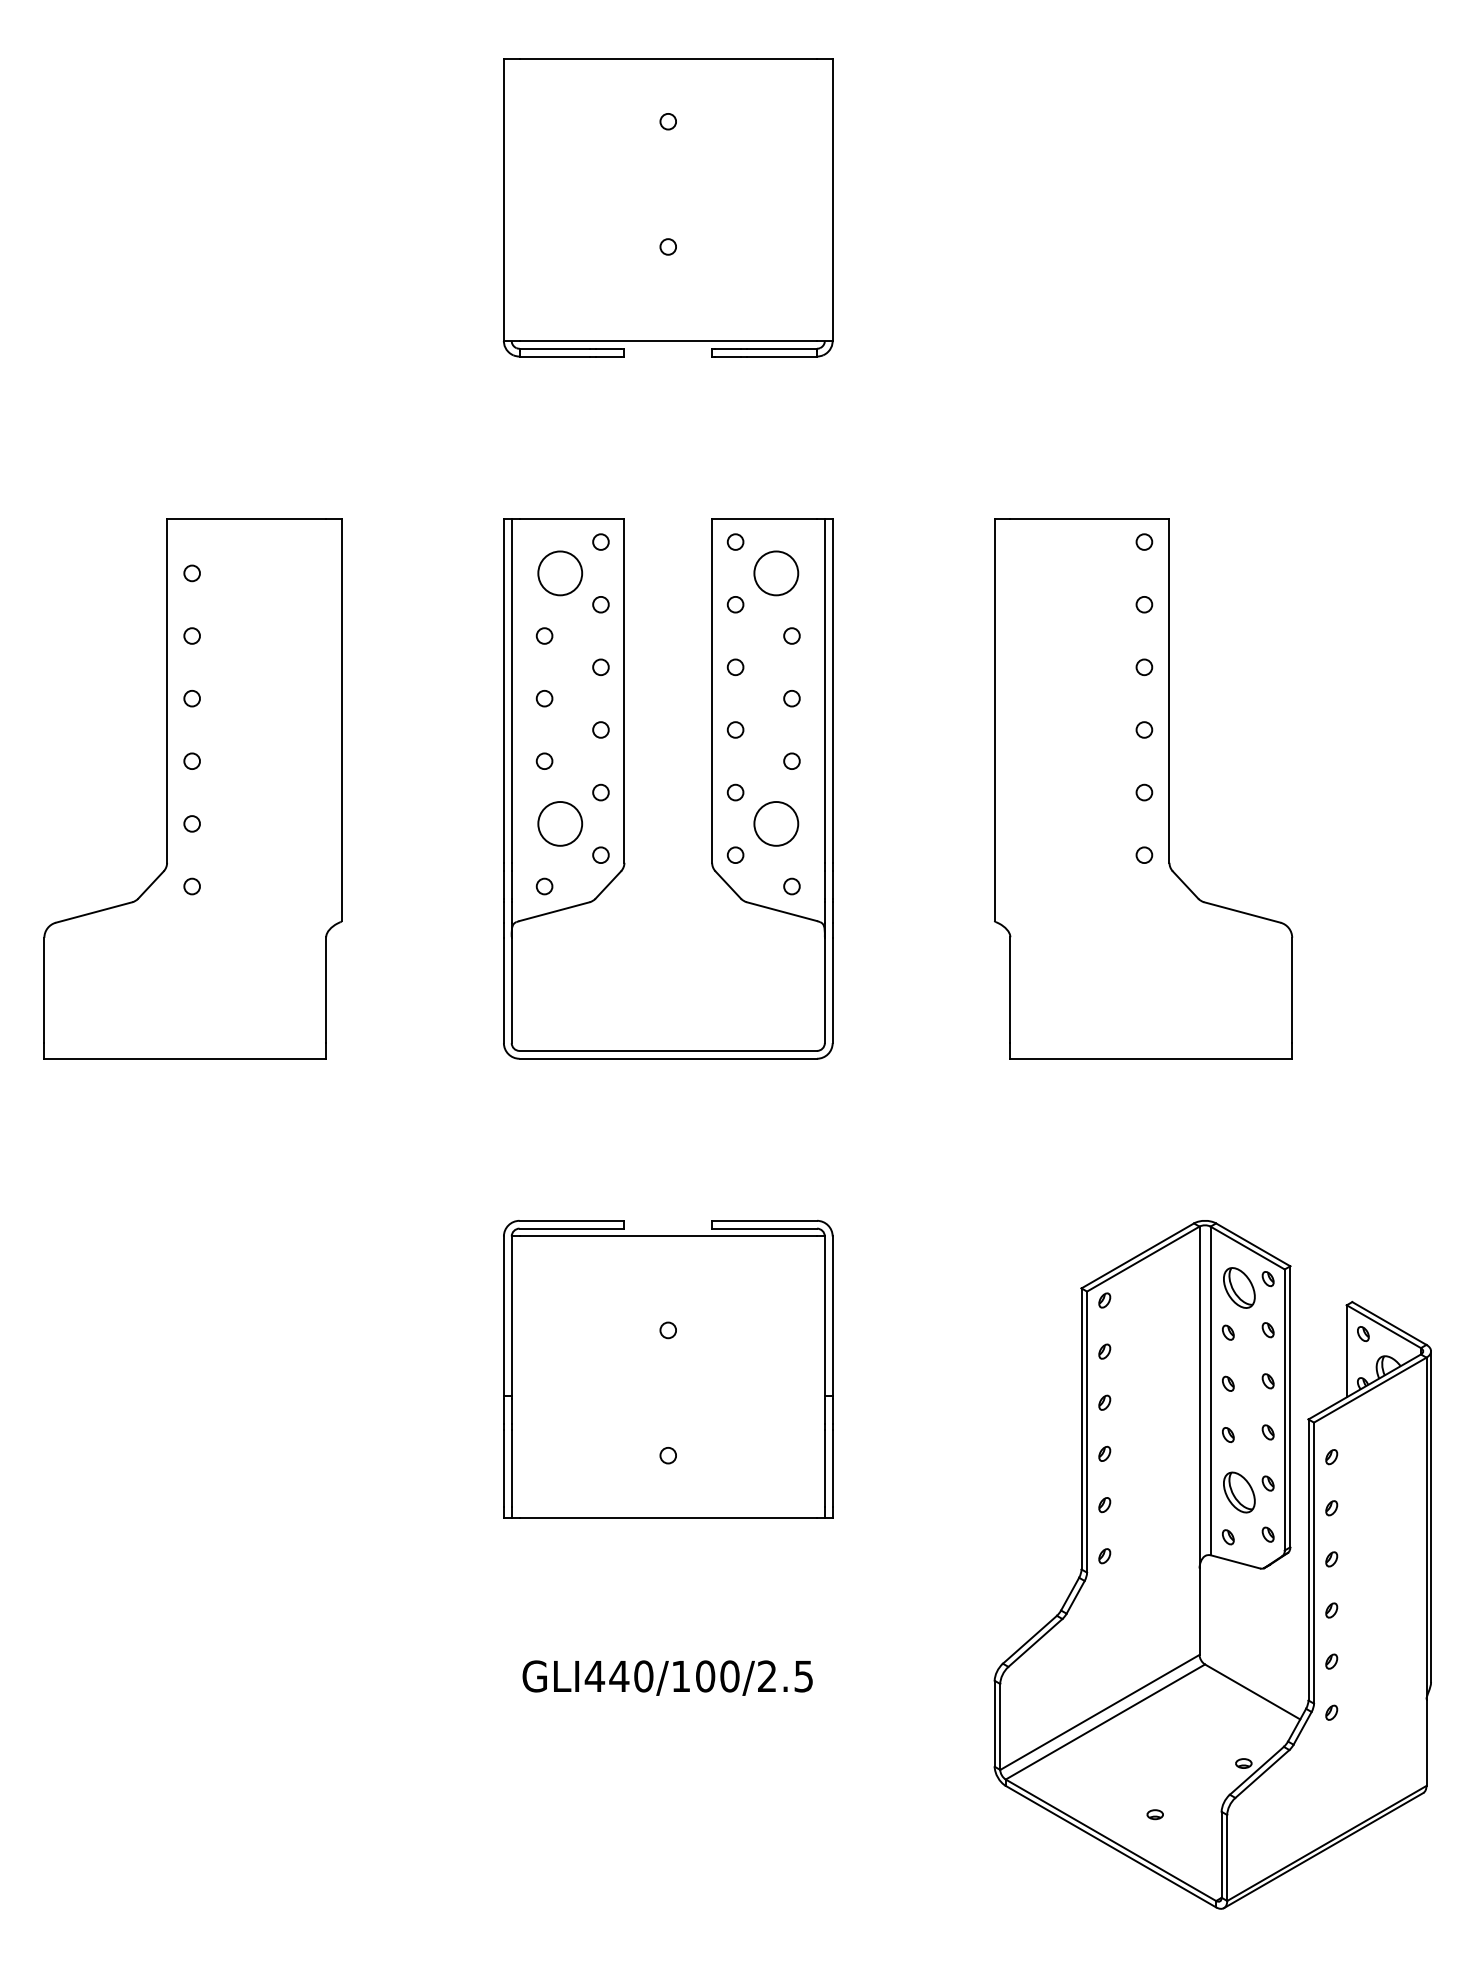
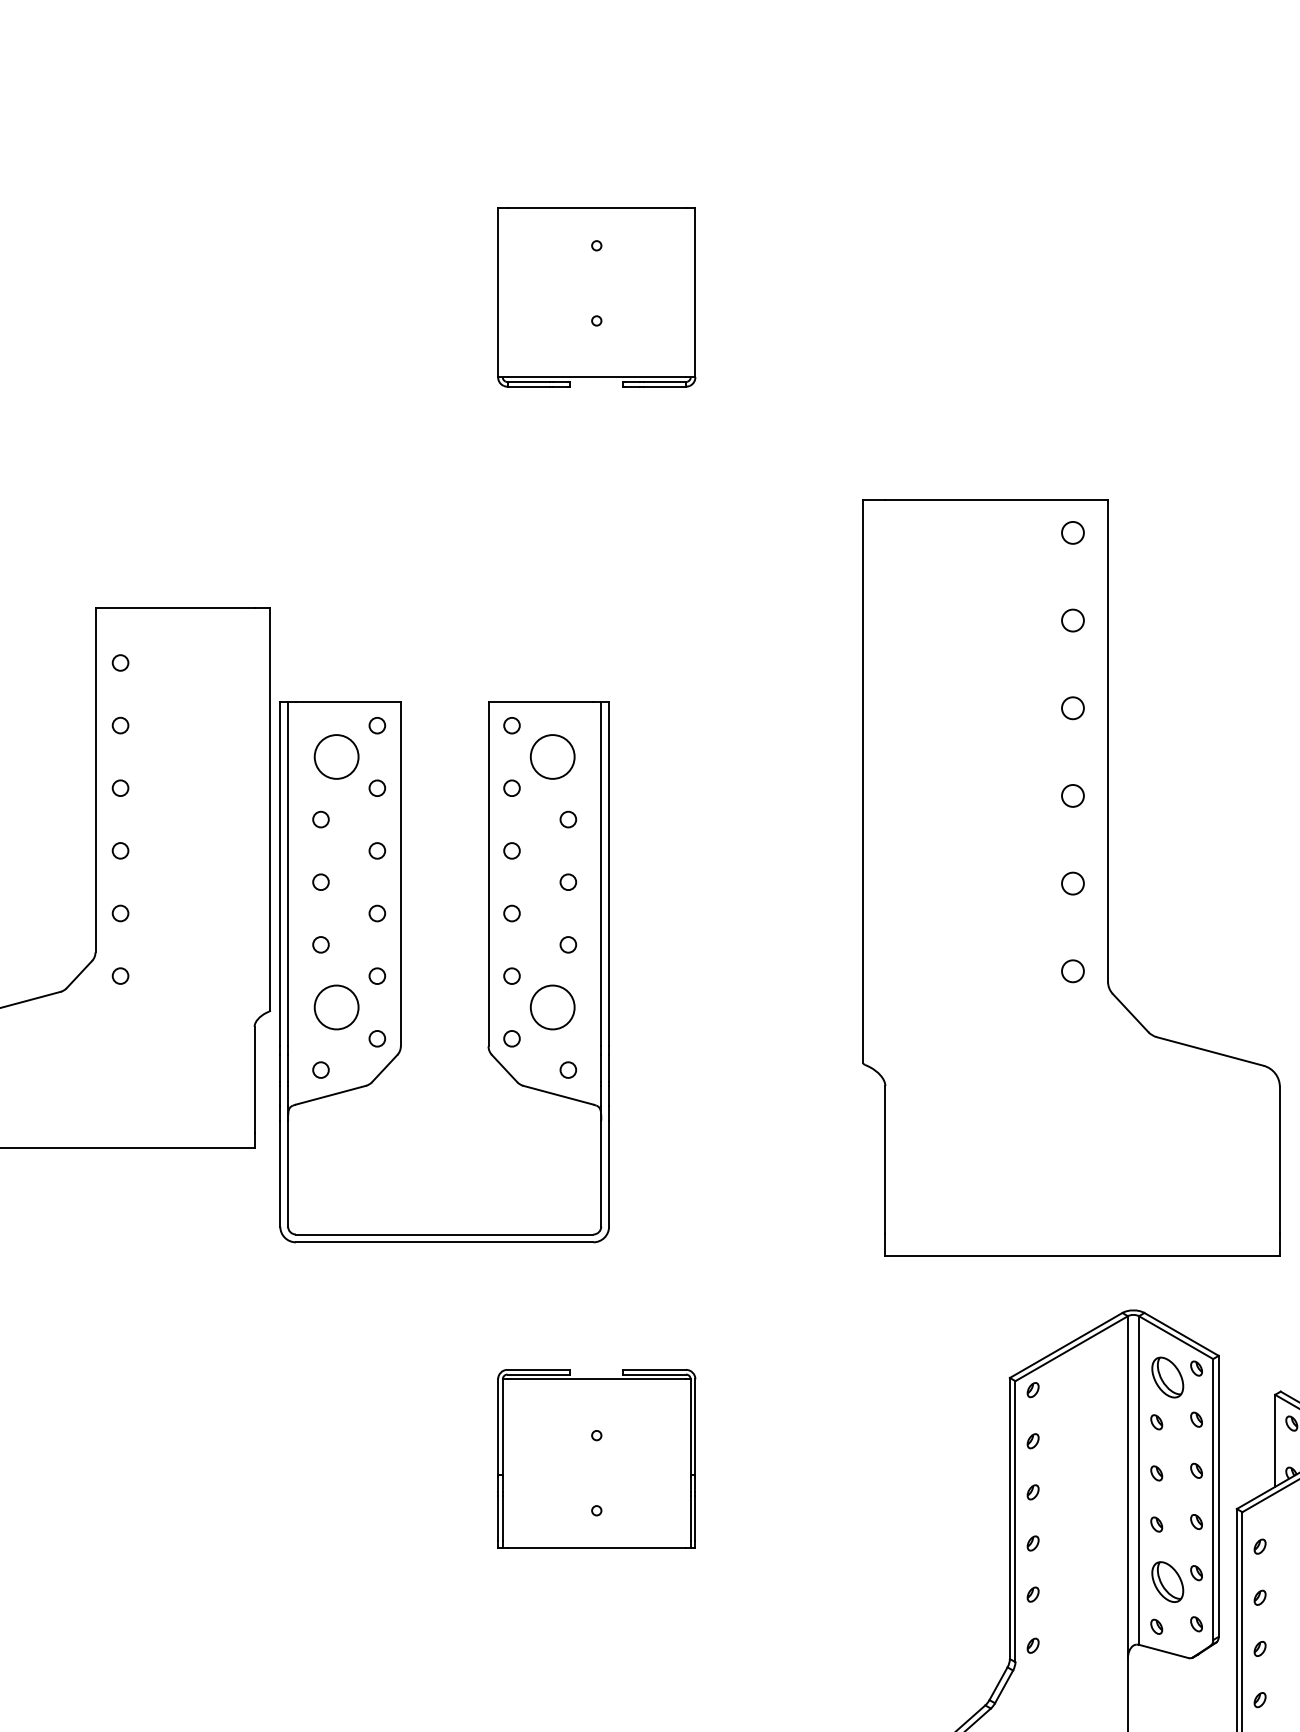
part: (668, 207) -> (596, 297), size x0.6
part: (711, 788) -> (487, 972), moved
part: (1143, 788) -> (1071, 878), size x1.4
part: (668, 1369) -> (596, 1459), size x0.6

